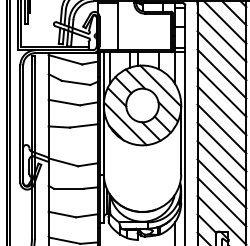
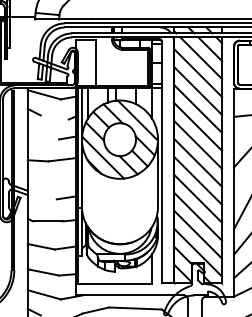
line: (75, 82) -> (54, 117), removed
line: (63, 102) -> (42, 136), removed
line: (62, 162) -> (41, 195), removed

